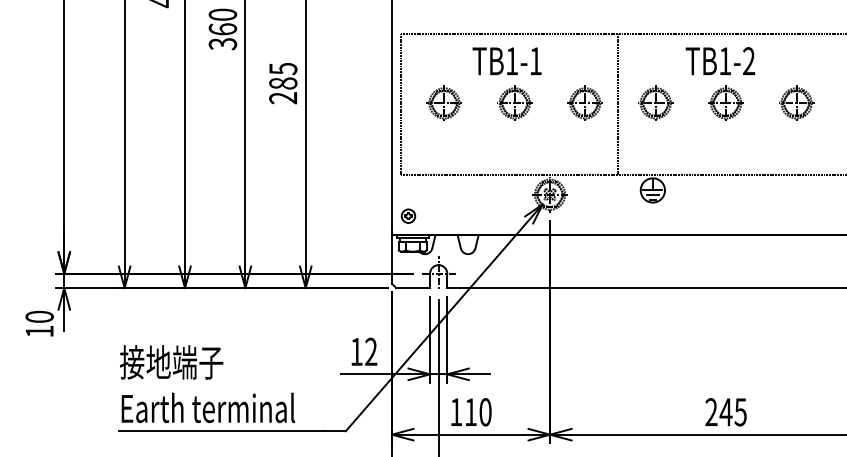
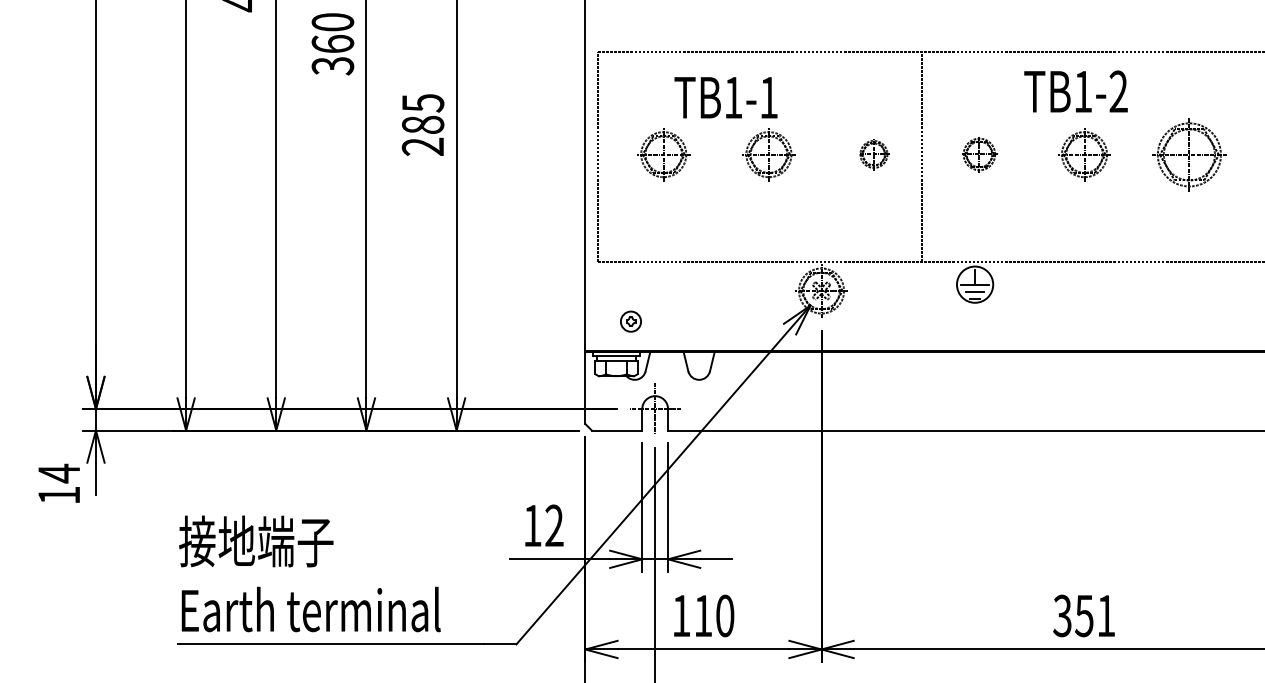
text: (506, 61) -> (725, 98), moved
part: (584, 102) -> (872, 153), size x0.6
part: (655, 102) -> (979, 153), size x0.7
part: (796, 102) -> (1189, 153), size x1.4
part: (408, 215) -> (631, 320), moved
text: (39, 316) -> (58, 472), 10 -> 14
text: (725, 412) -> (1083, 616), 245 -> 351

